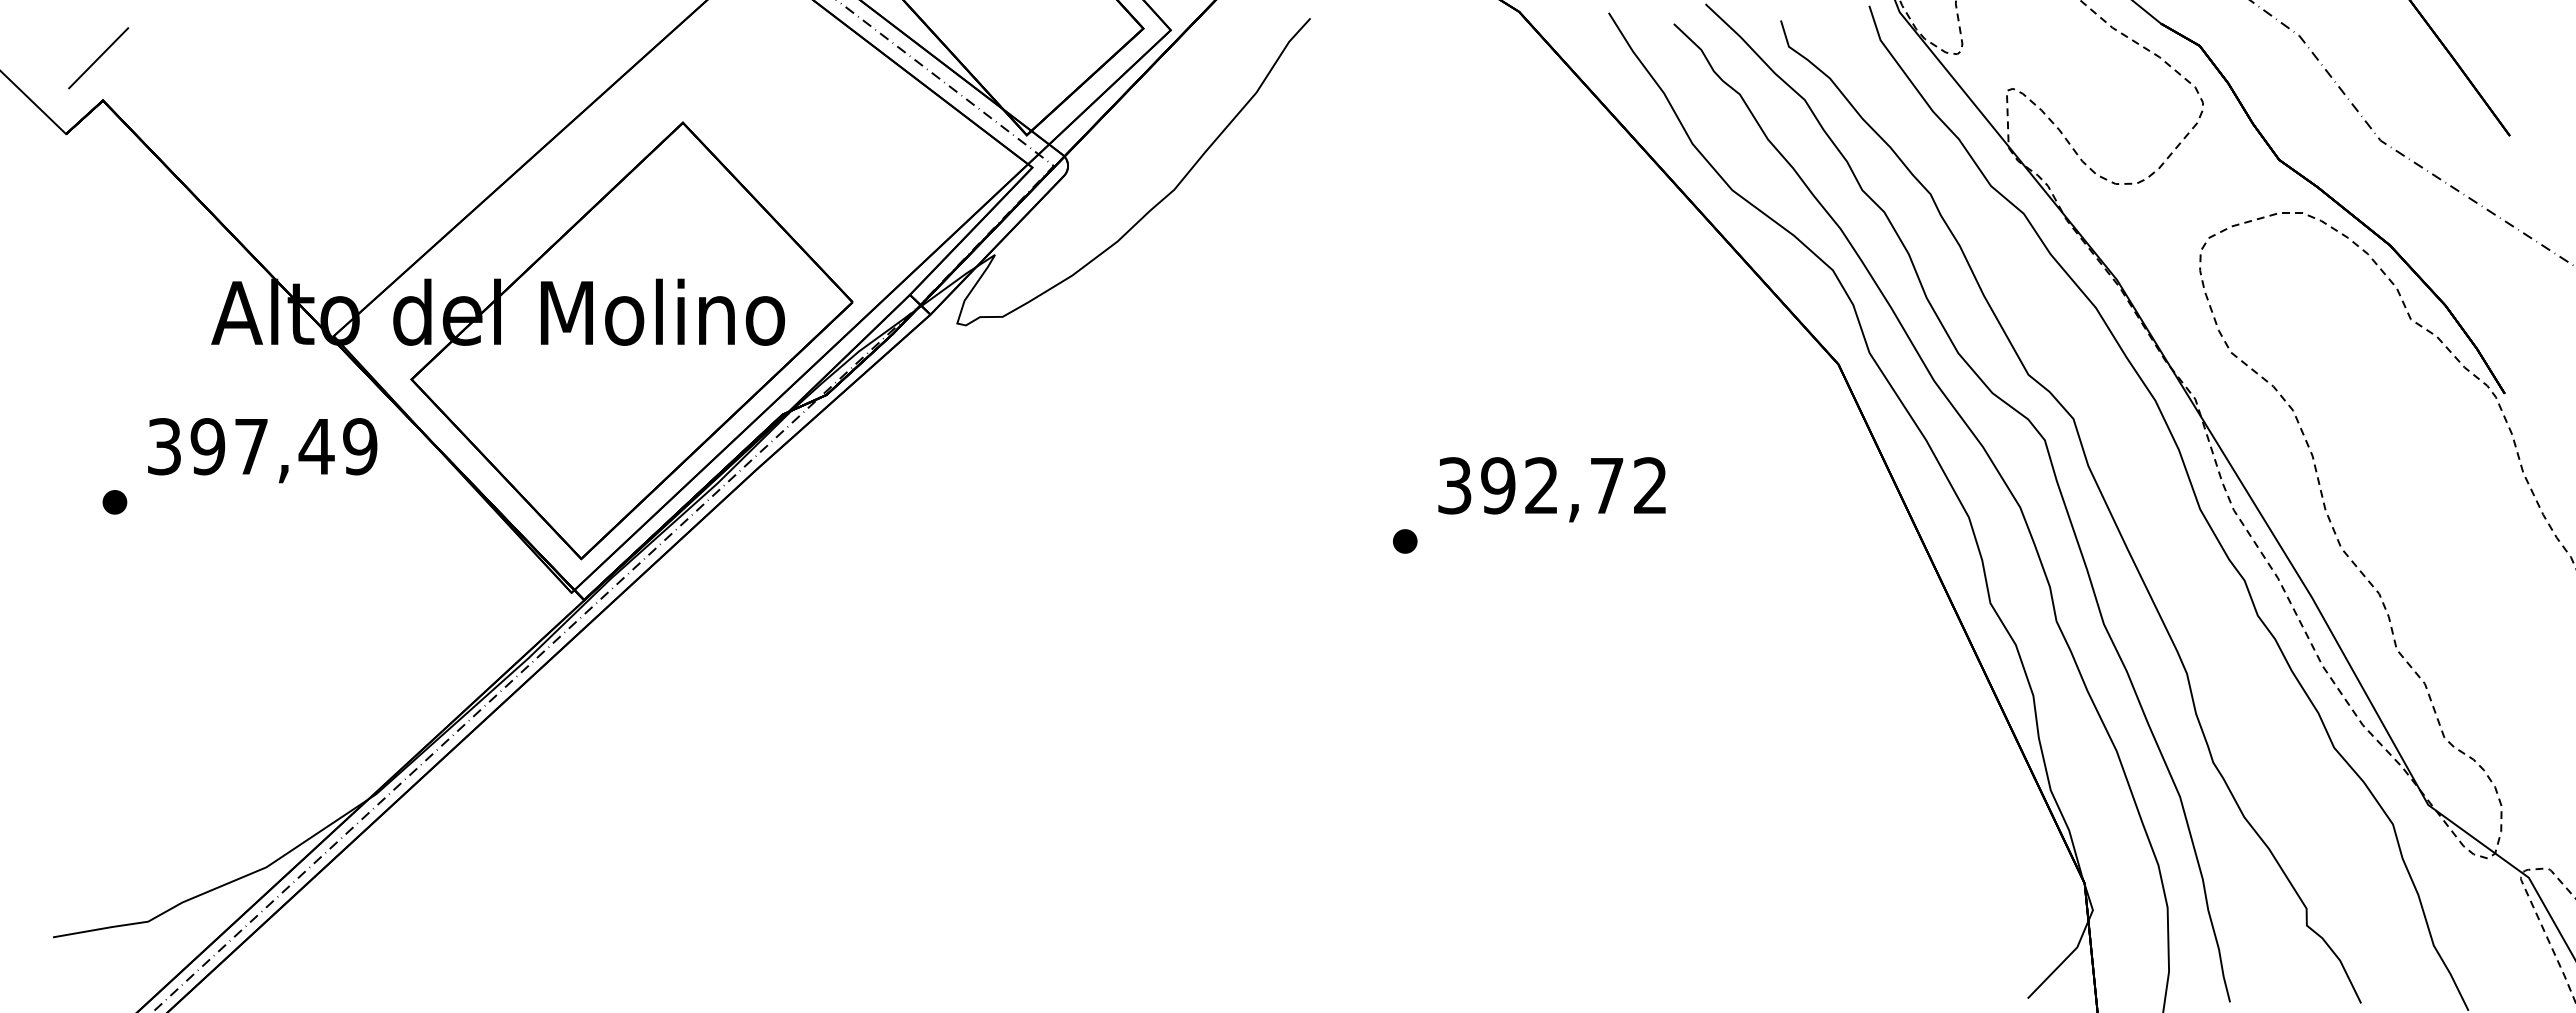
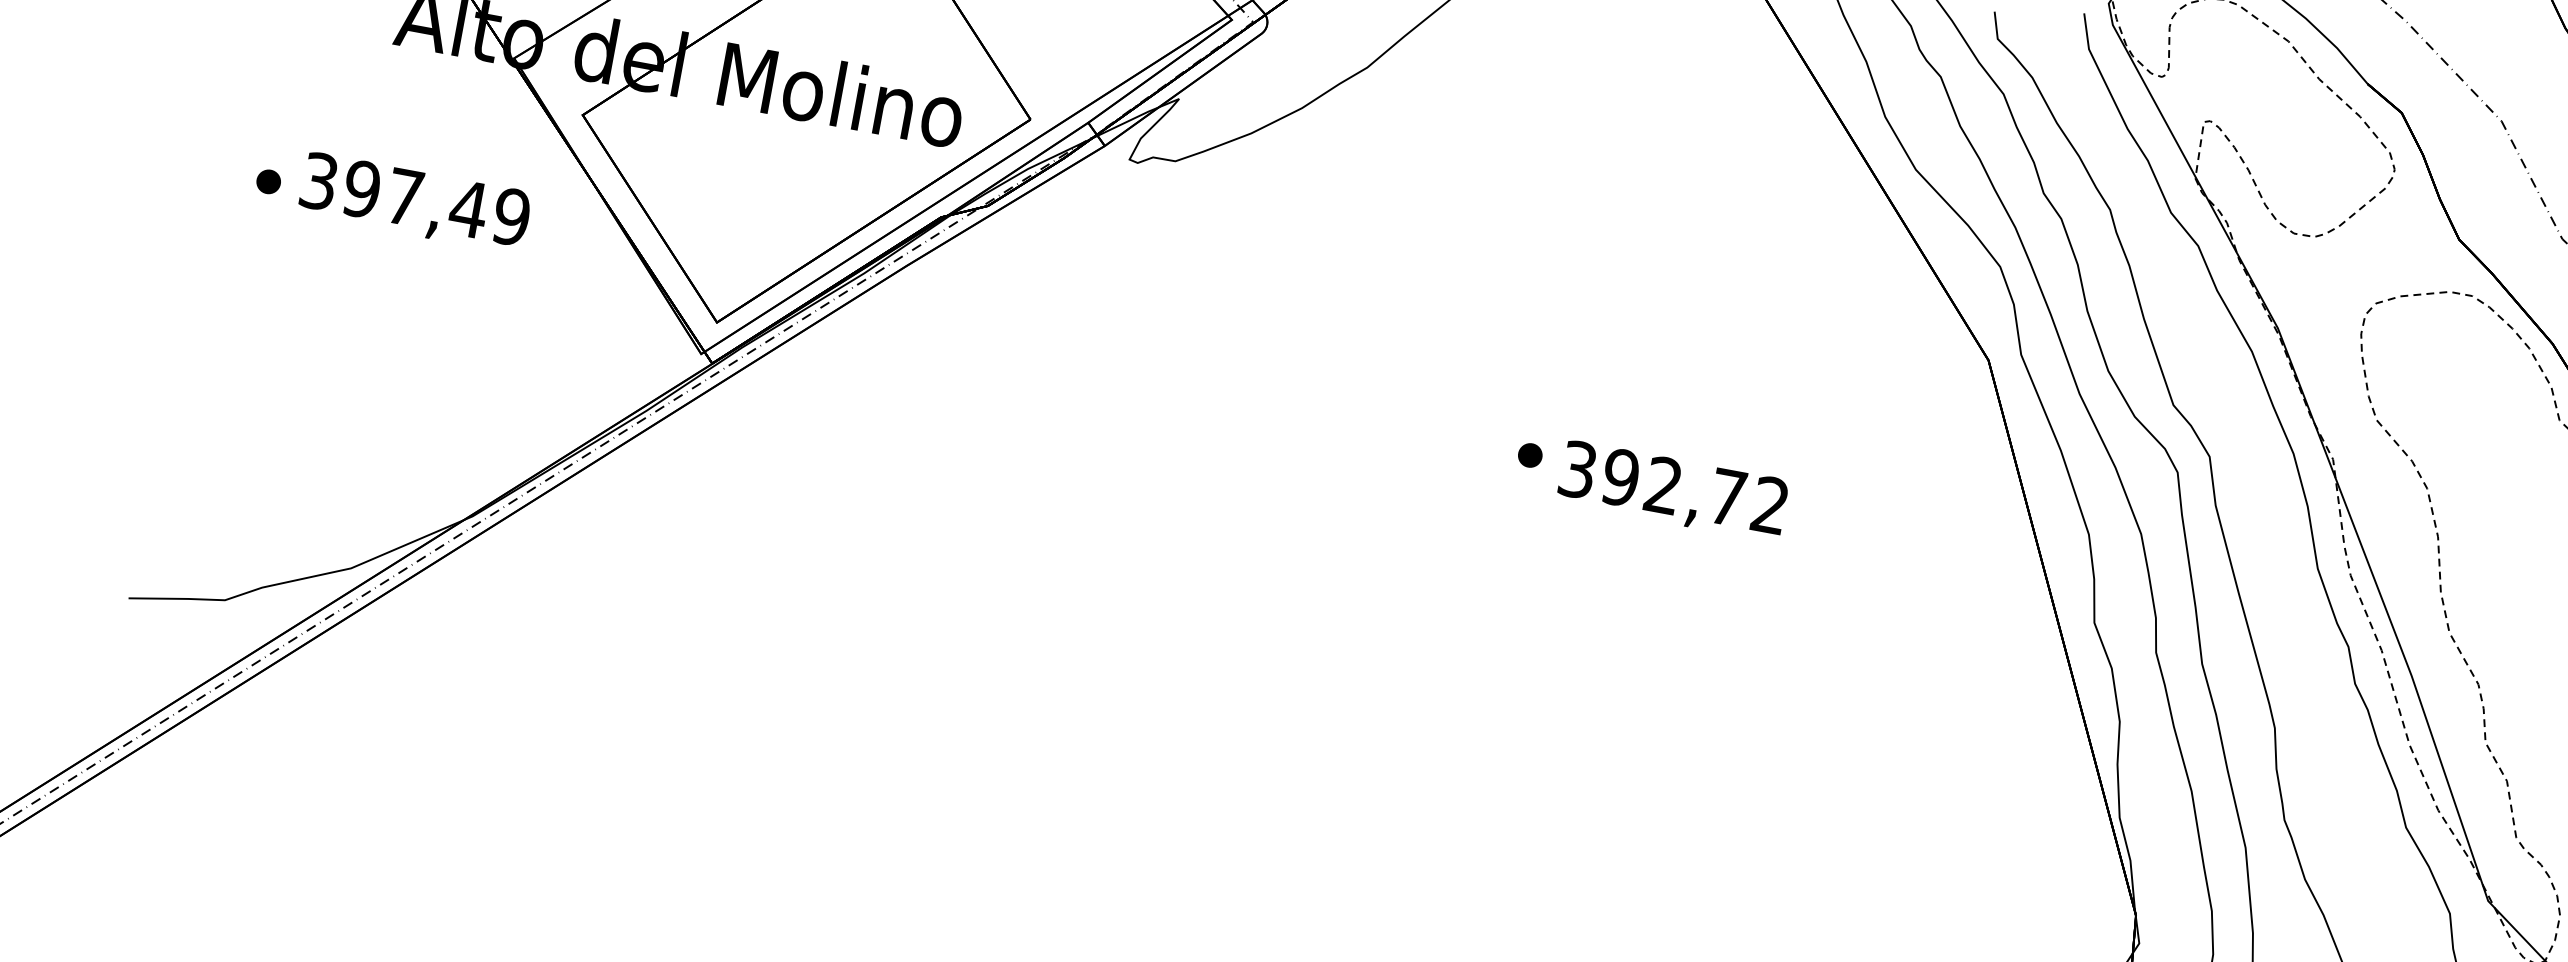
text: (262, 450) -> (414, 203), moved
text: (1551, 489) -> (1672, 491), moved

